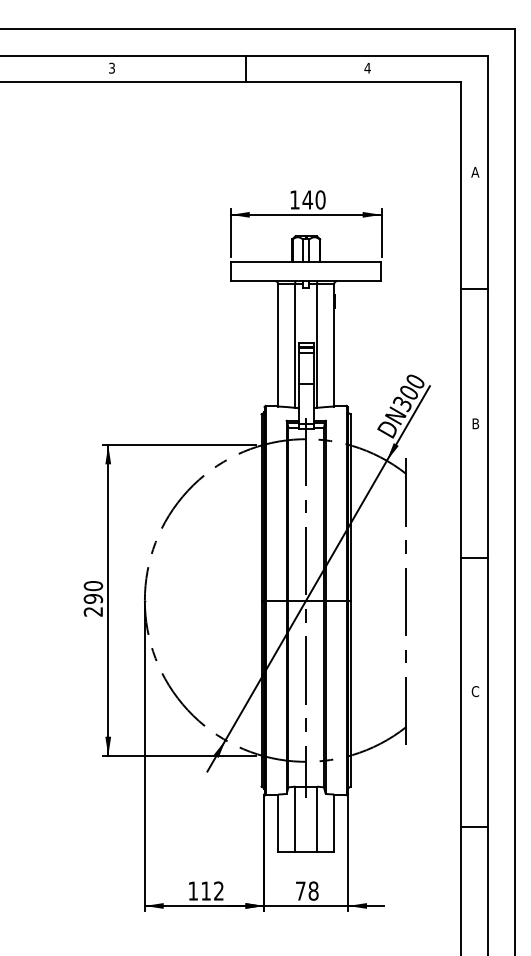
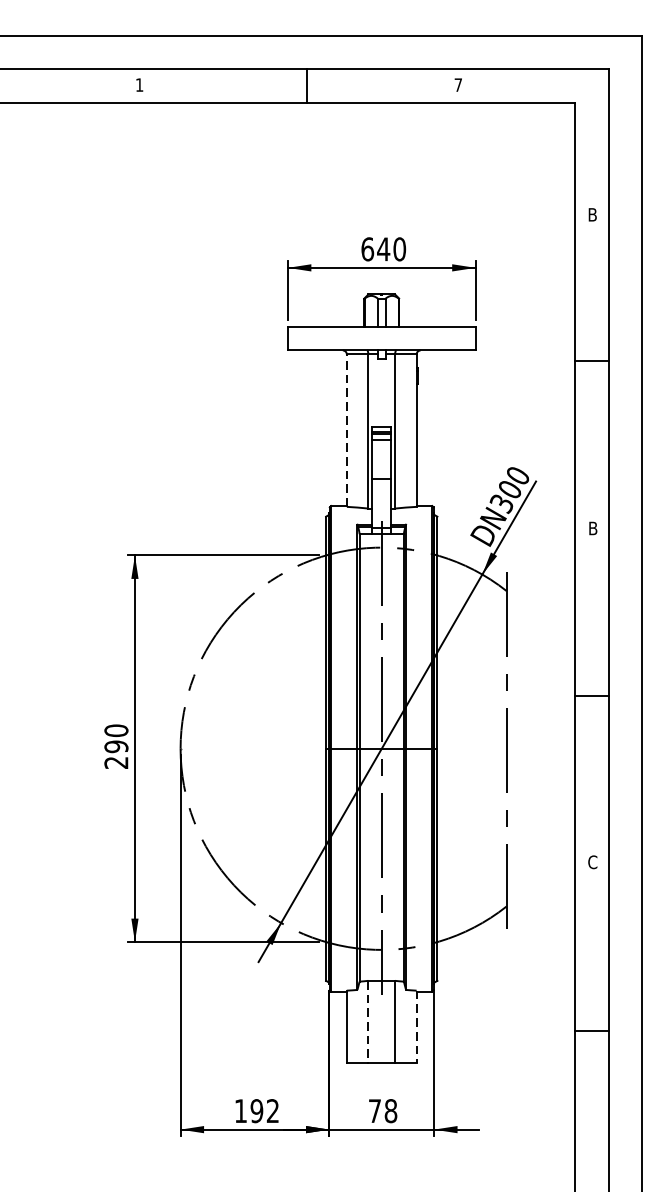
text: (111, 67) -> (138, 84), 3 -> 1
text: (367, 67) -> (458, 84), 4 -> 7
text: (475, 172) -> (592, 215), A -> B
text: (295, 199) -> (368, 248), 140 -> 640
line: (278, 344) -> (347, 429), solid -> dashed
line: (295, 819) -> (368, 1021), solid -> dashed
line: (334, 823) -> (417, 1026), solid -> dashed
text: (206, 890) -> (257, 1110), 112 -> 192

